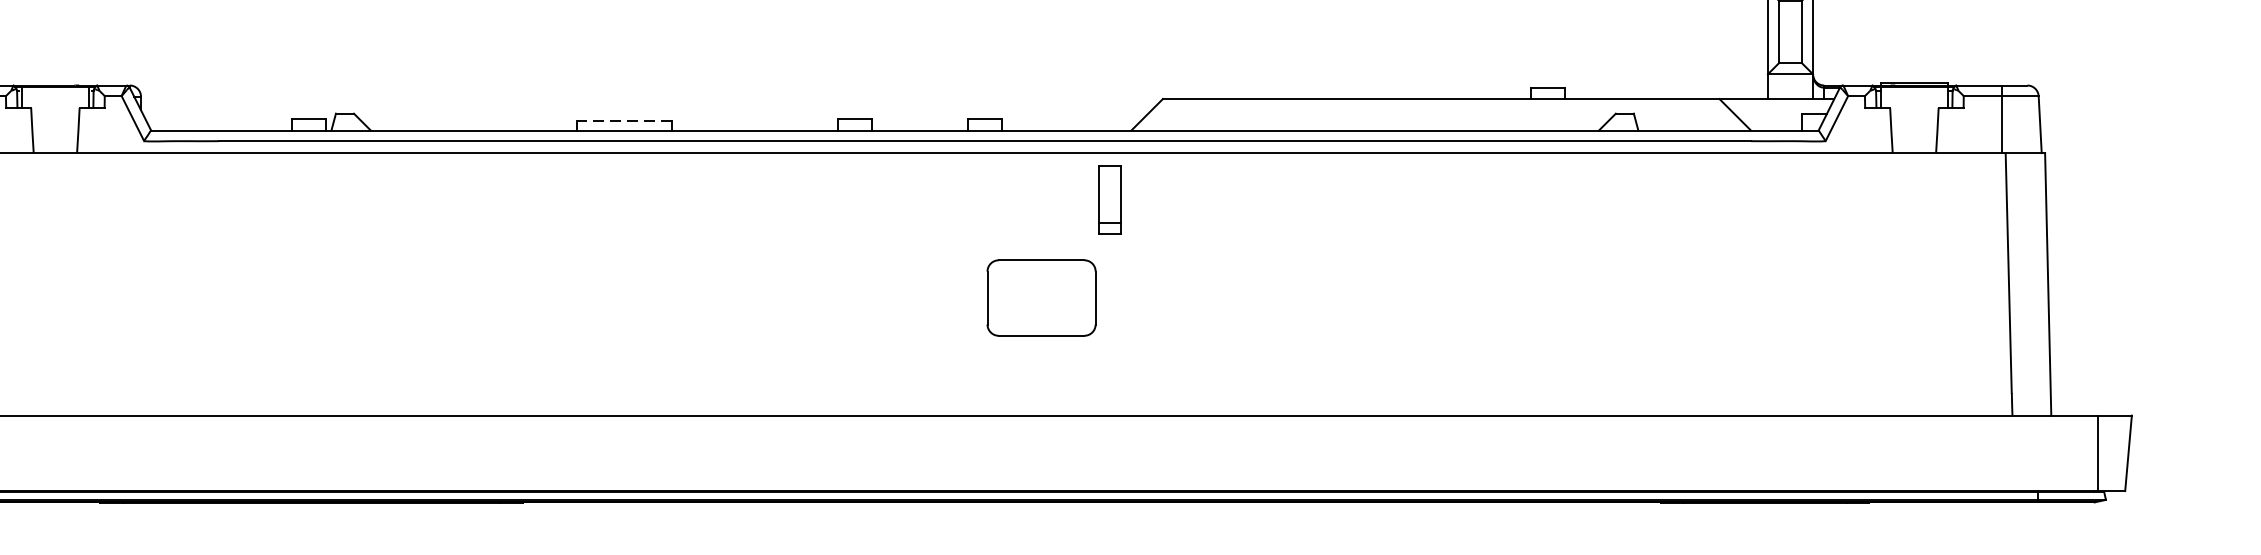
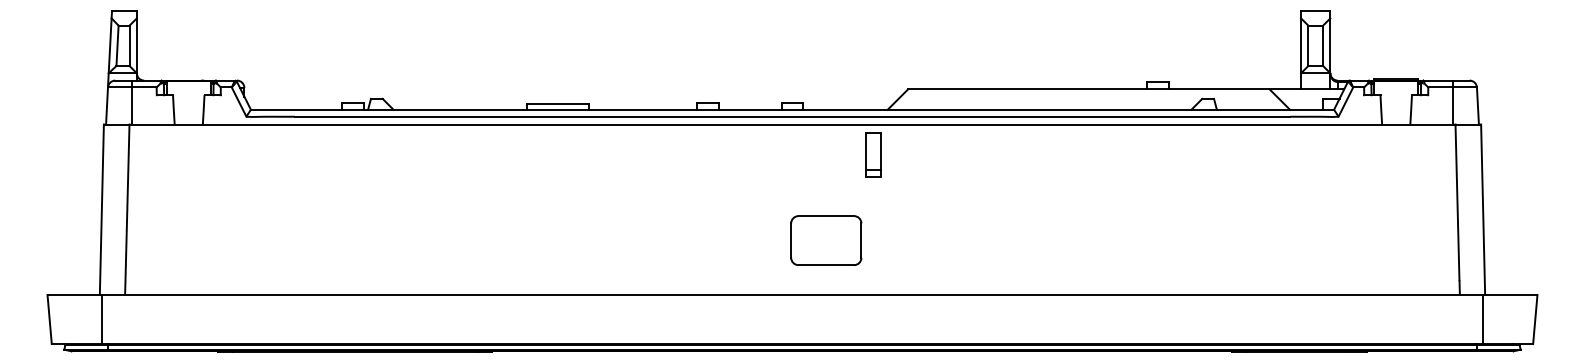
line: (624, 120) -> (558, 103), dashed -> solid
part: (1041, 297) -> (826, 240), moved
line: (2098, 453) -> (1482, 319), moved

